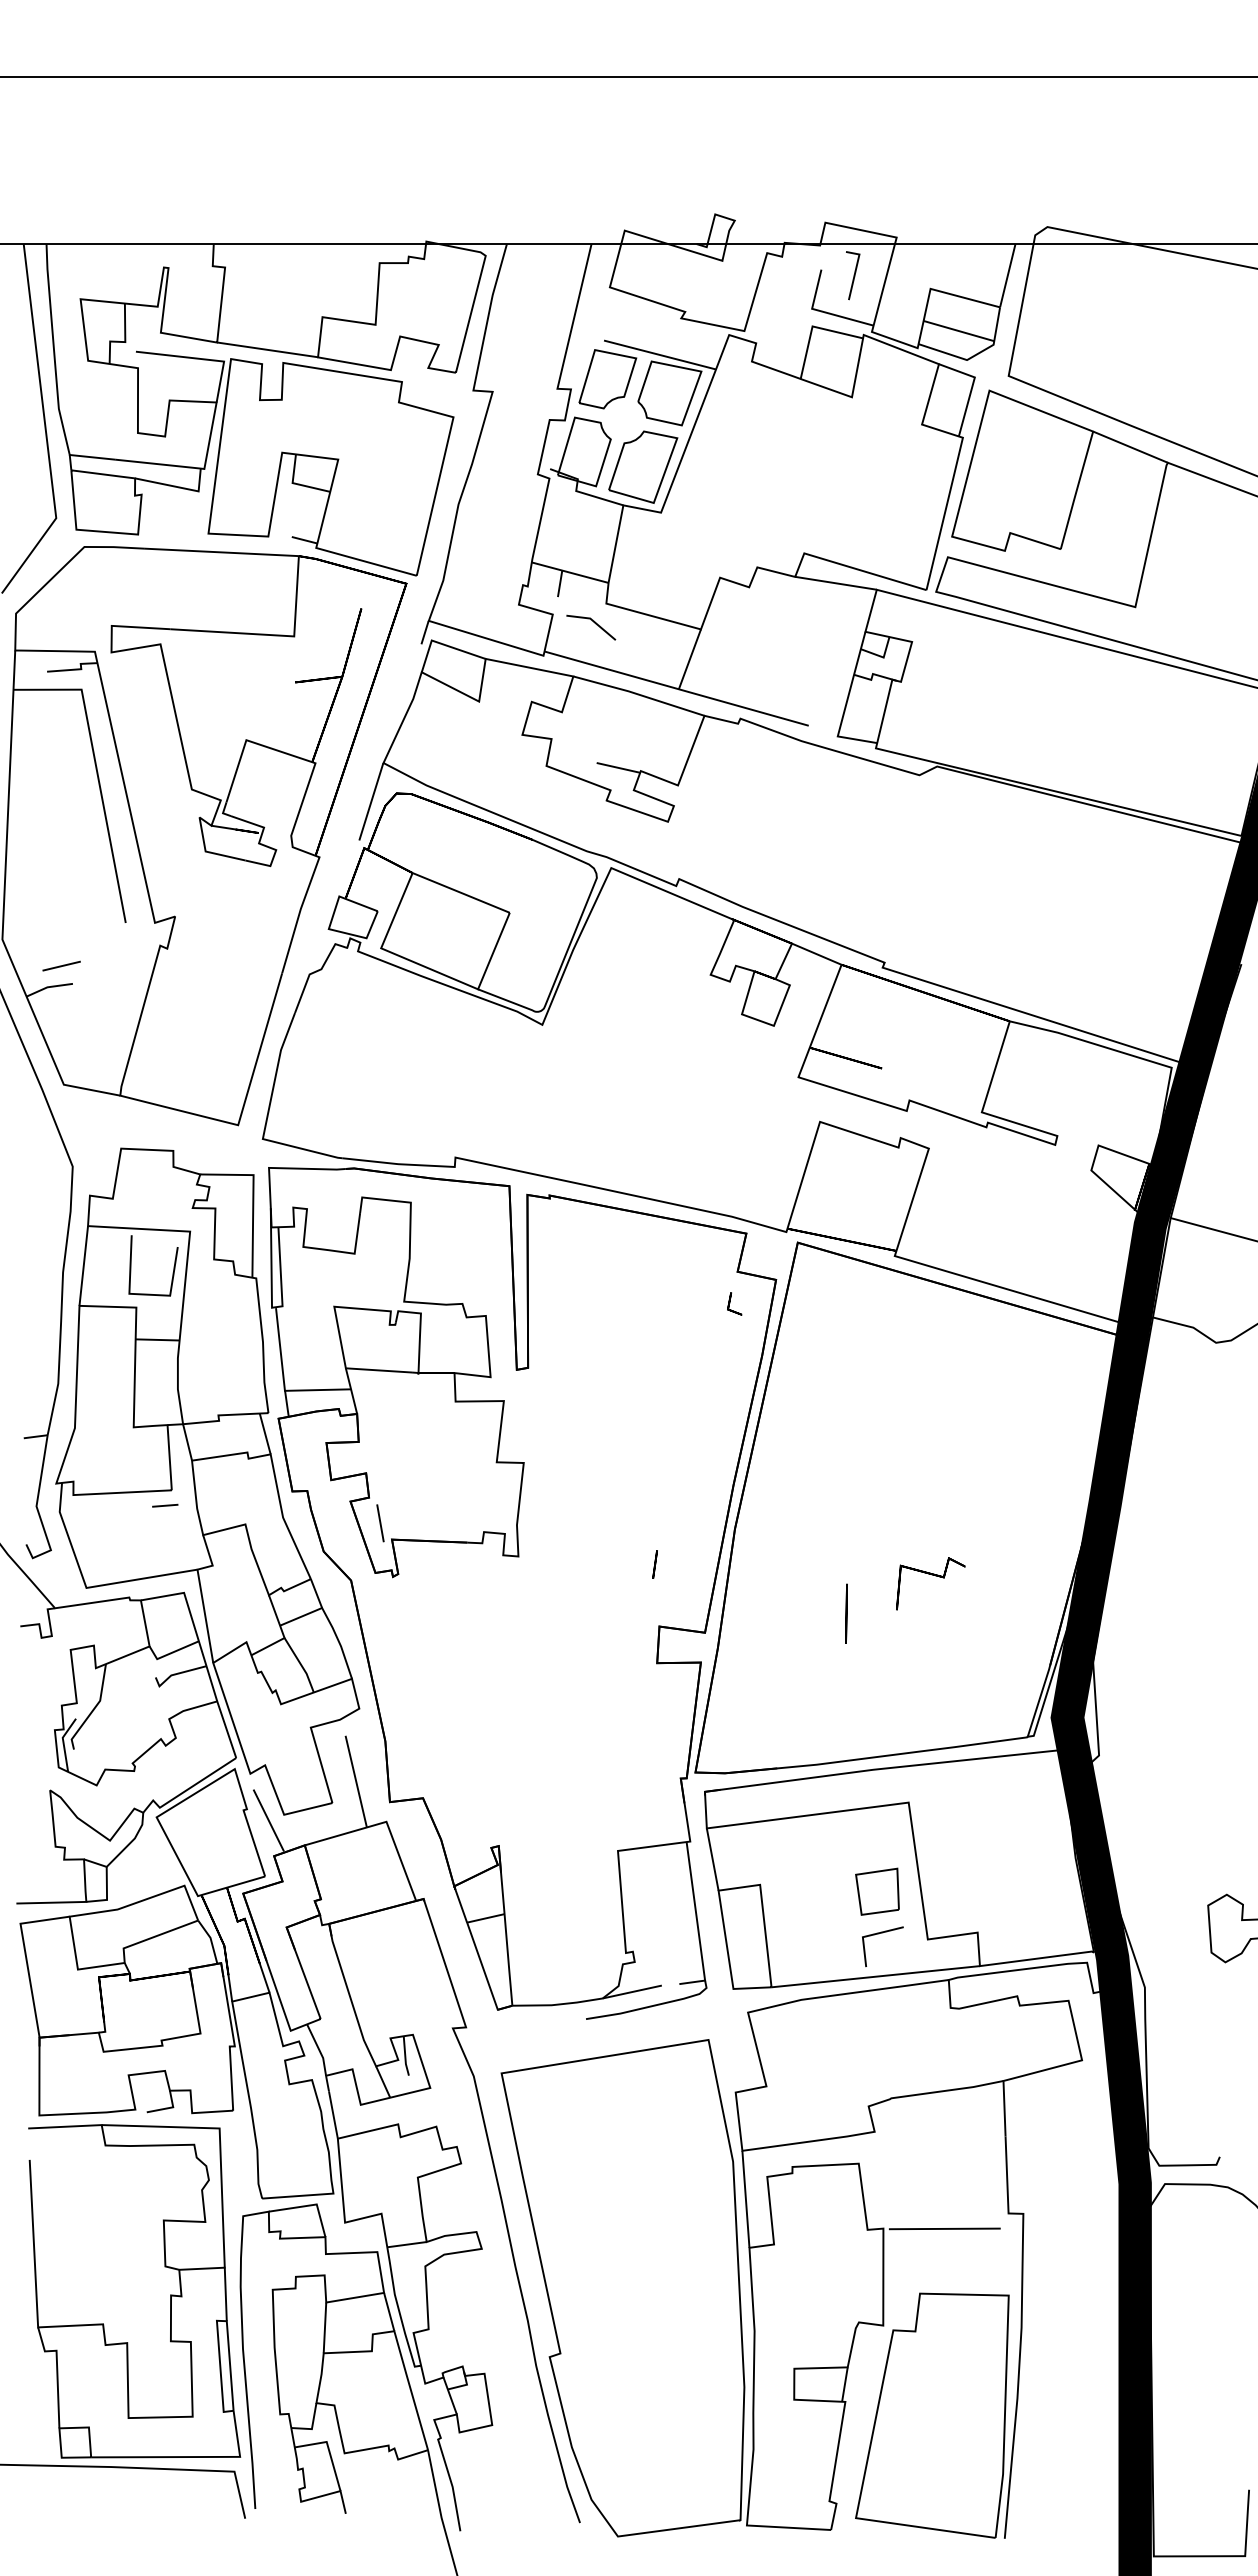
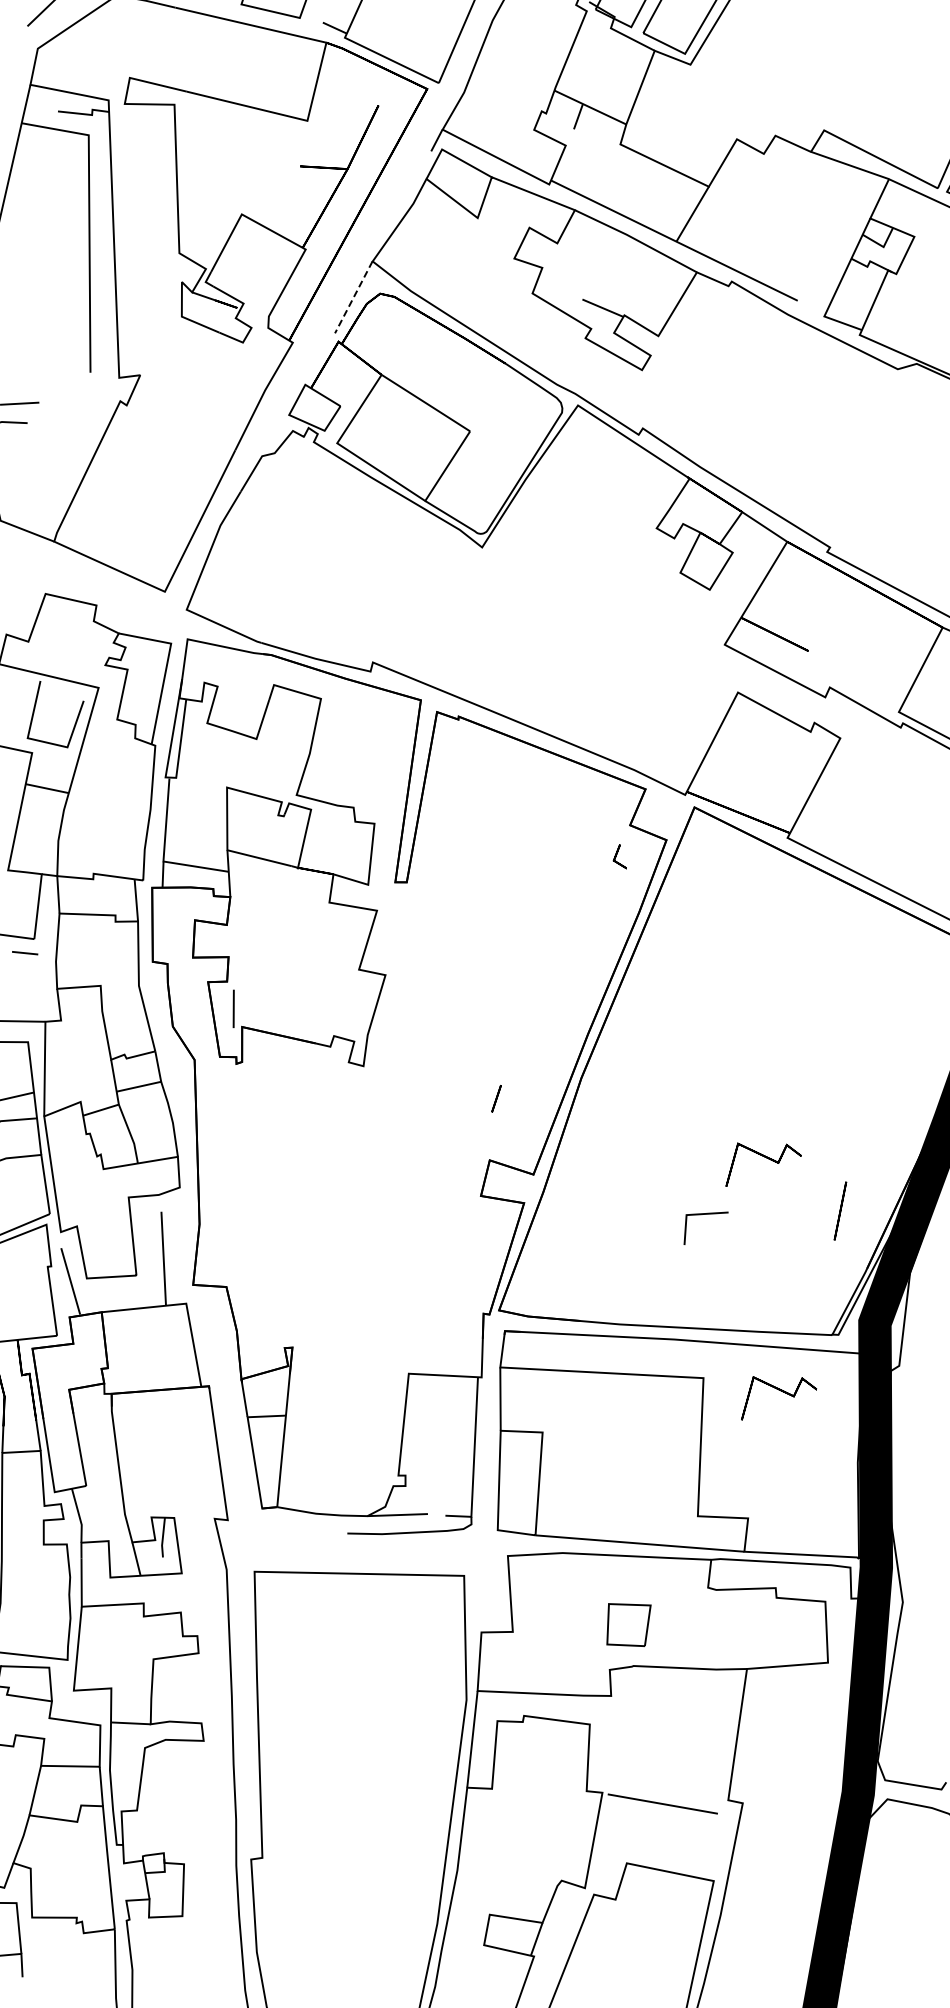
line: (594, 623) -> (605, 161), removed
line: (371, 801) -> (353, 297), solid -> dashed
line: (846, 1613) -> (840, 1210), moved
part: (988, 1802) -> (782, 1392), added
part: (877, 1891) -> (627, 1624), moved
line: (878, 1934) -> (702, 1215), moved

